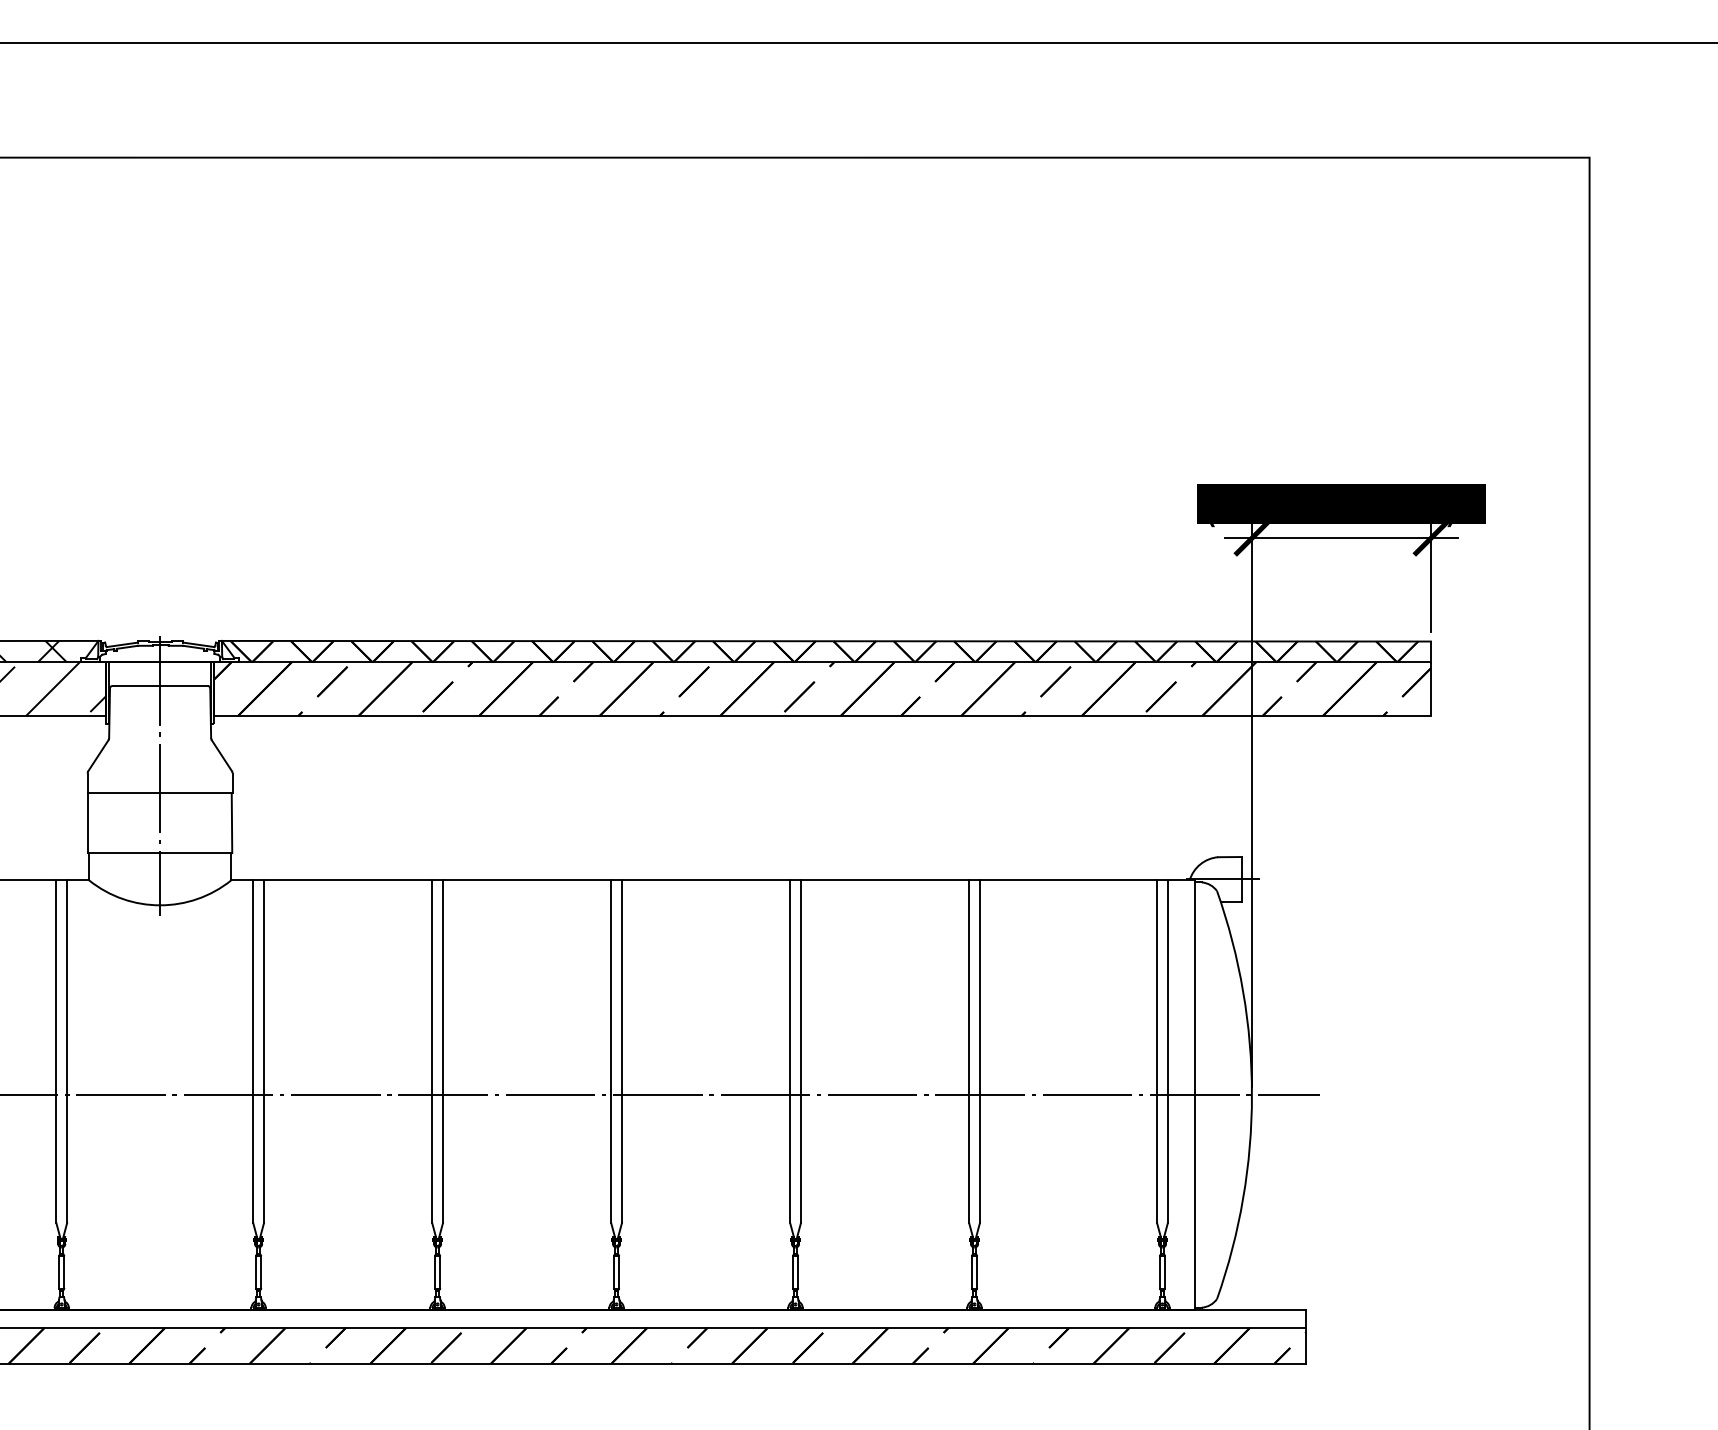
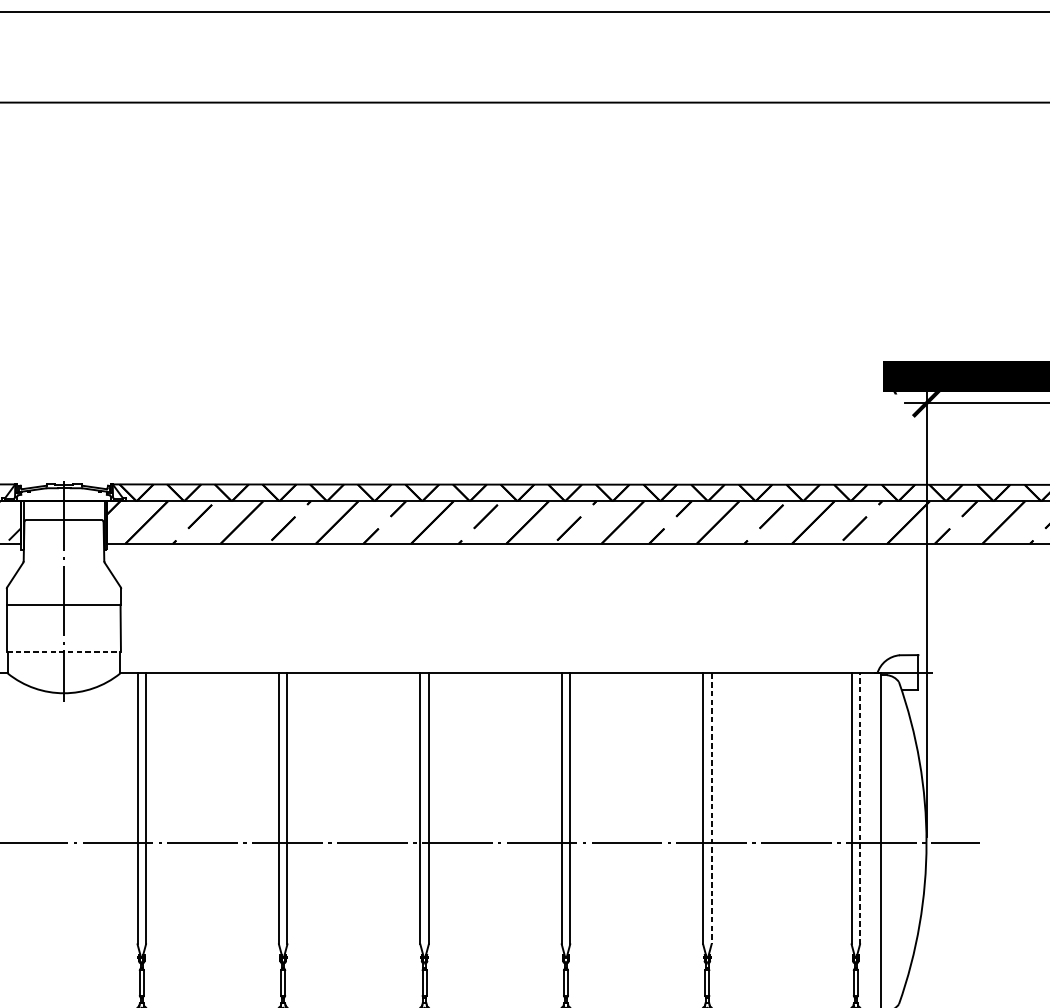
line: (160, 853) -> (64, 652), solid -> dashed
line: (1167, 1051) -> (859, 808), solid -> dashed
line: (979, 1052) -> (711, 809), solid -> dashed

